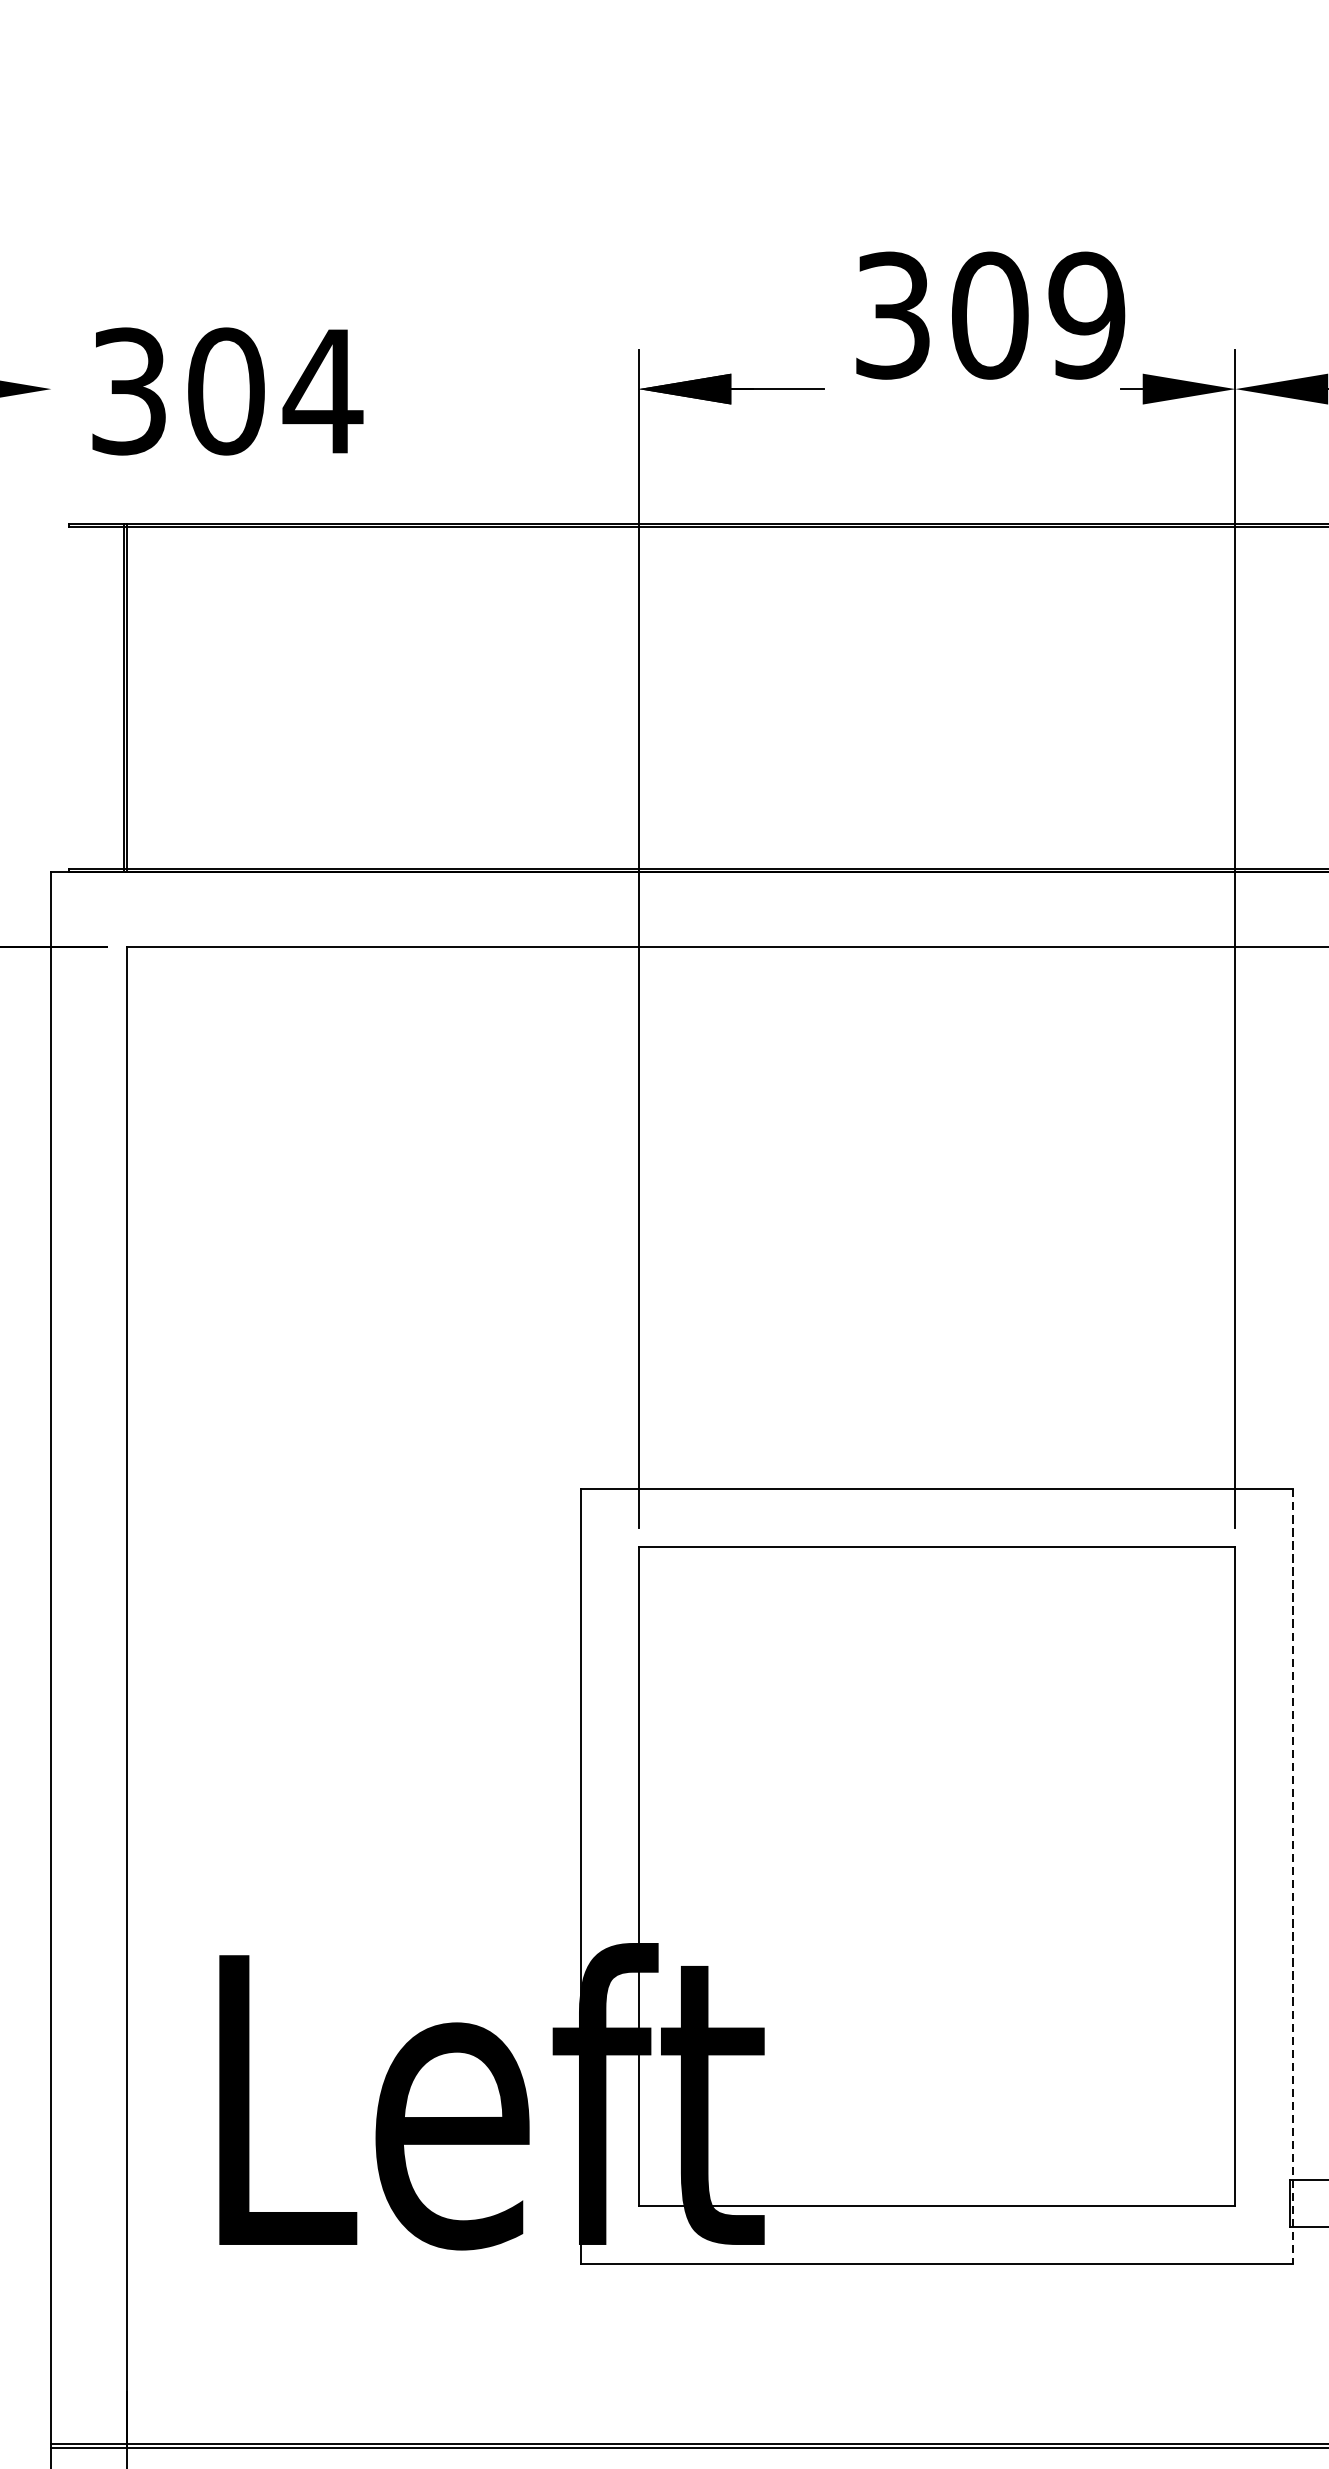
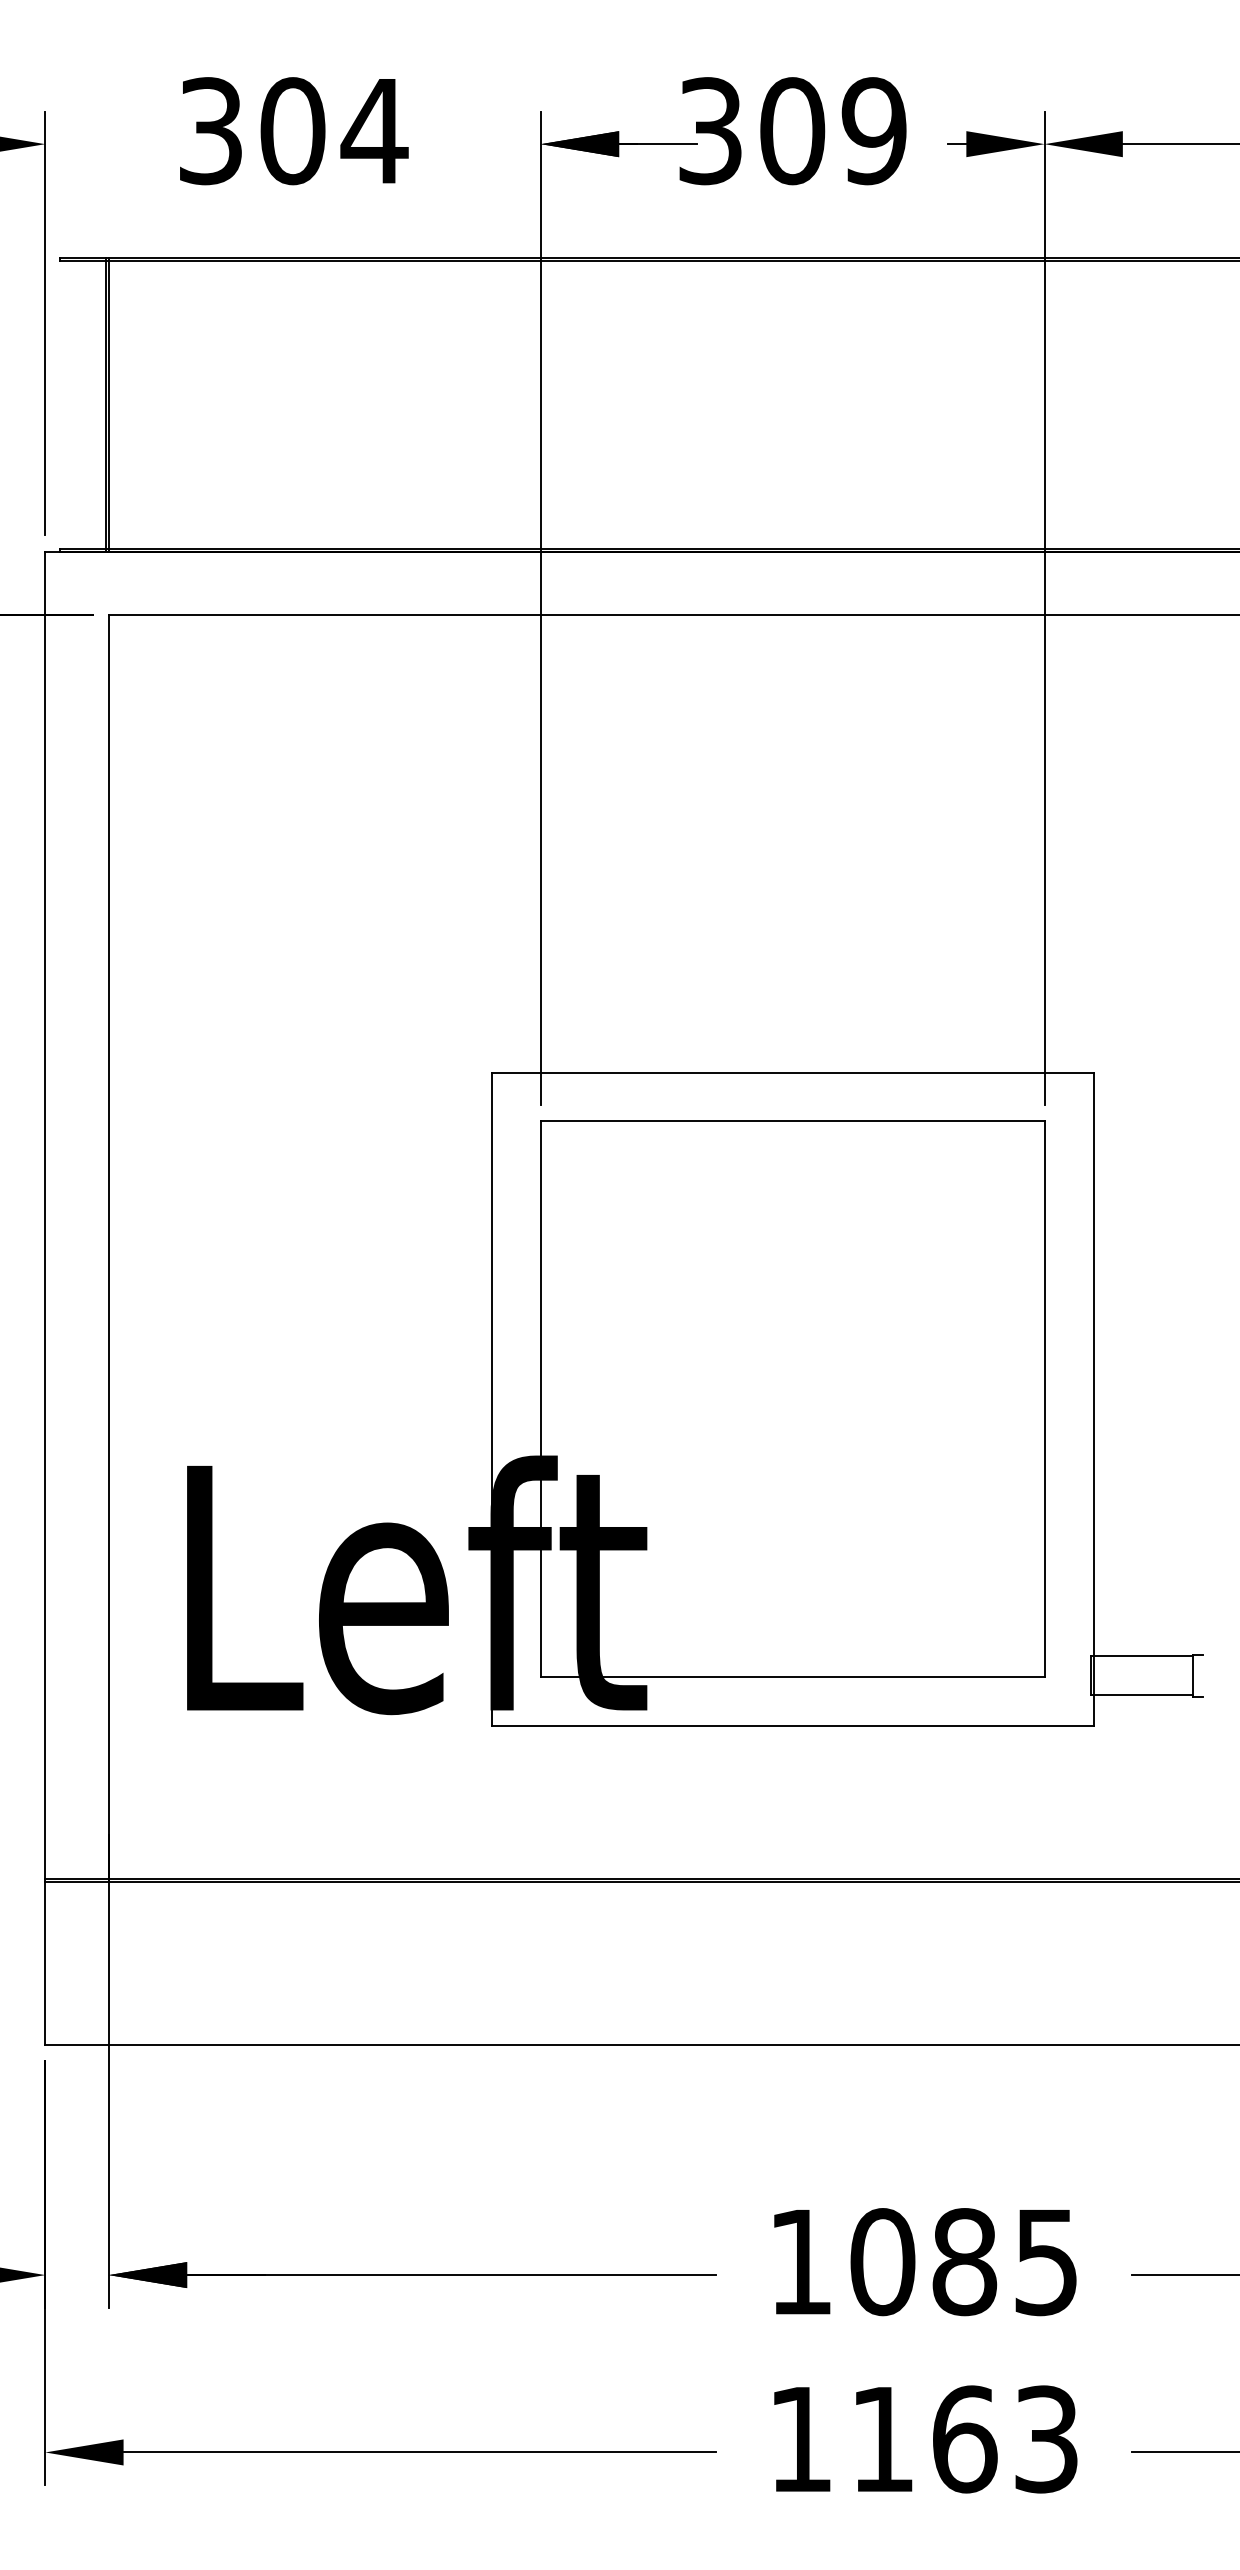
text: (990, 316) -> (792, 131), moved
text: (228, 391) -> (294, 131), moved
line: (51, 601) -> (45, 323), added
line: (1293, 1876) -> (1093, 1399), dashed -> solid

